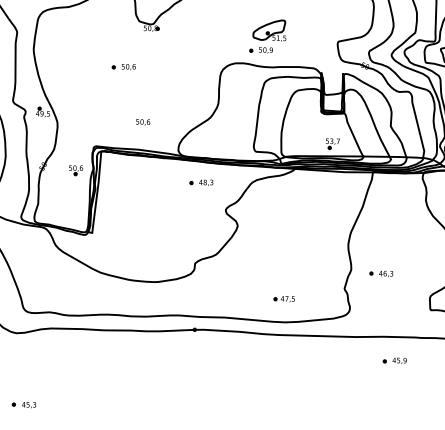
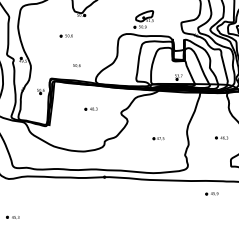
part: (200, 181) -> (90, 108), moved
part: (380, 272) -> (221, 137), moved
part: (283, 298) -> (158, 138), moved

